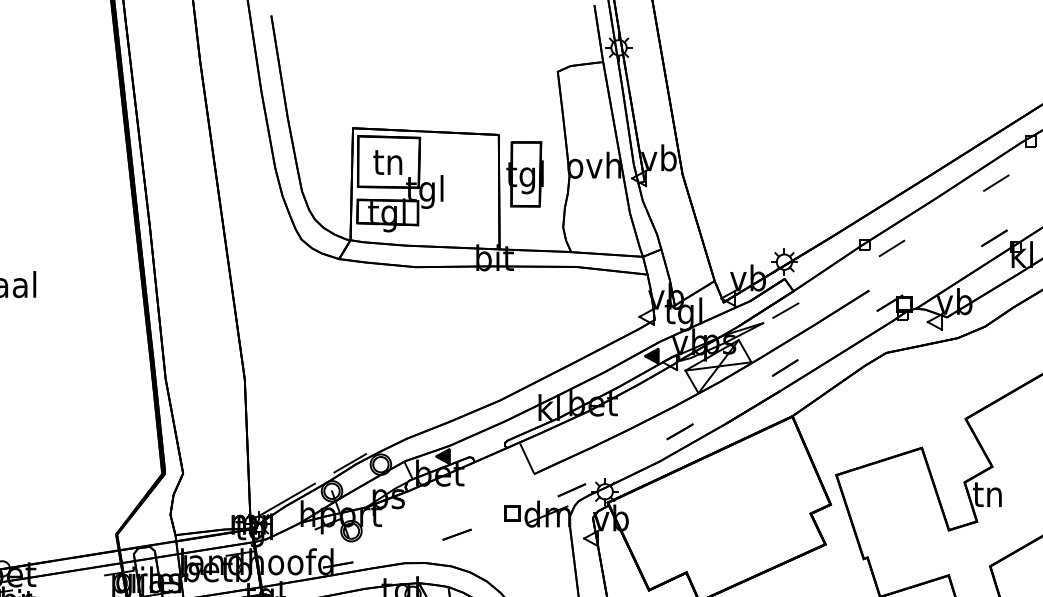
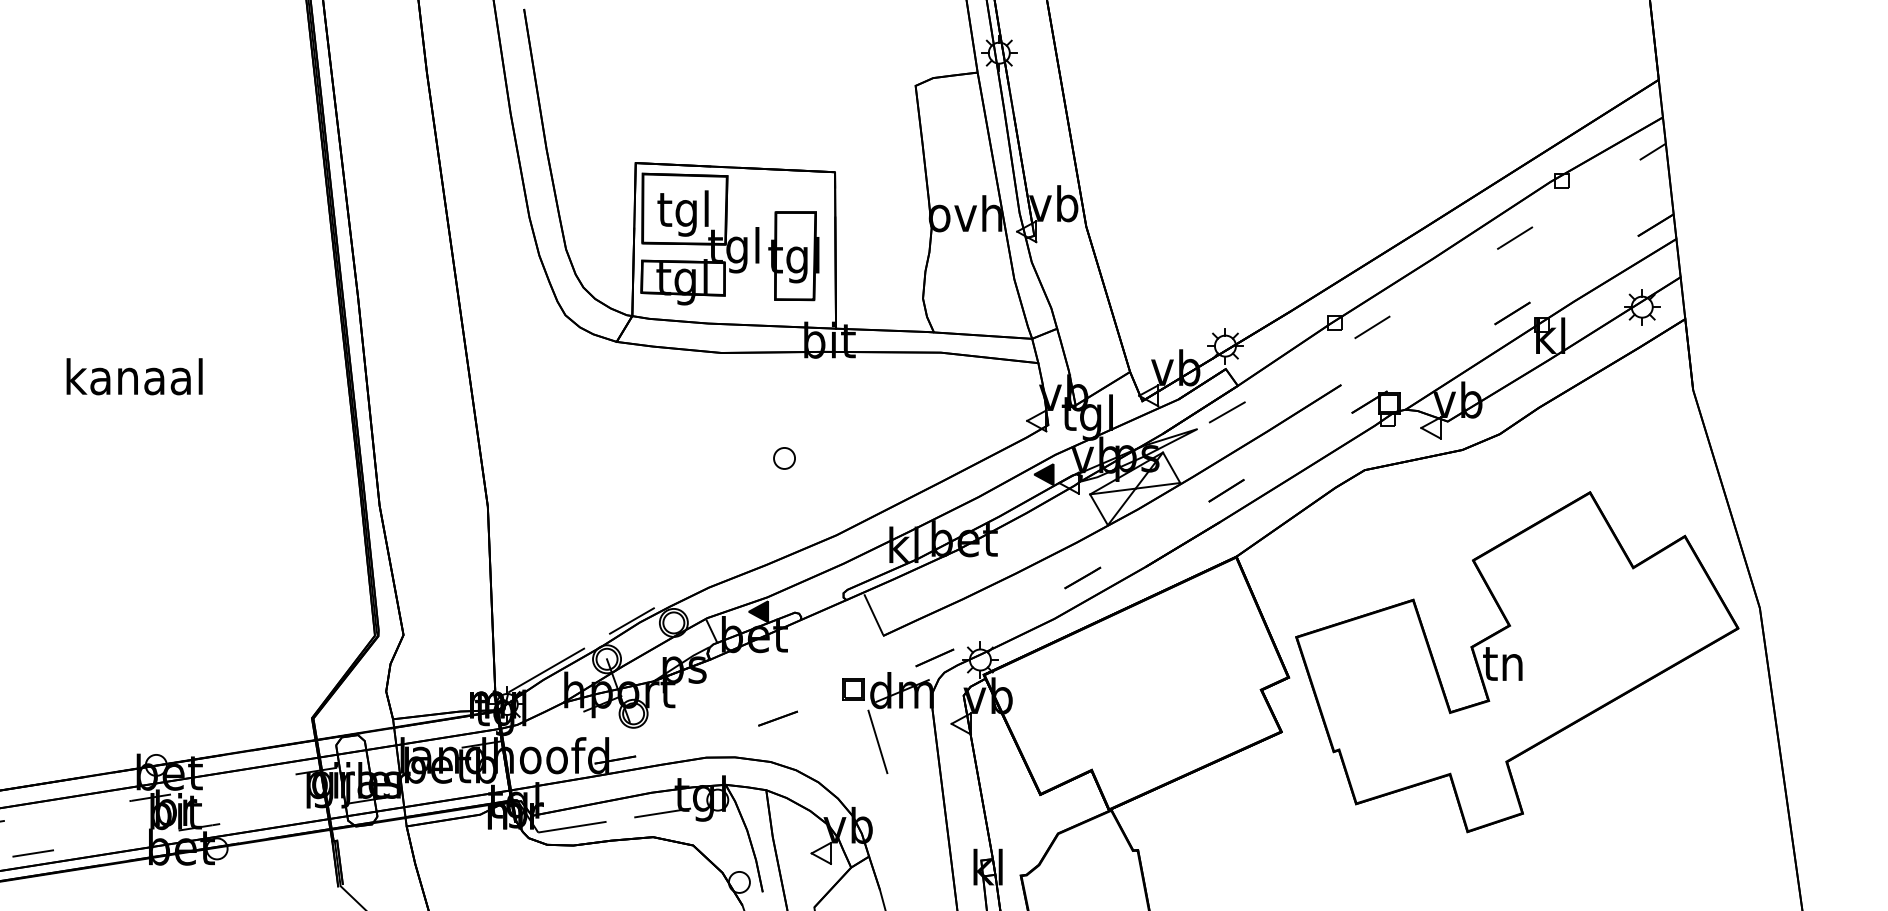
text: (387, 165) -> (682, 213), tn -> tgl
part: (524, 174) -> (793, 256), moved
part: (461, 344) -> (784, 458), added
line: (529, 551) -> (877, 741), added

